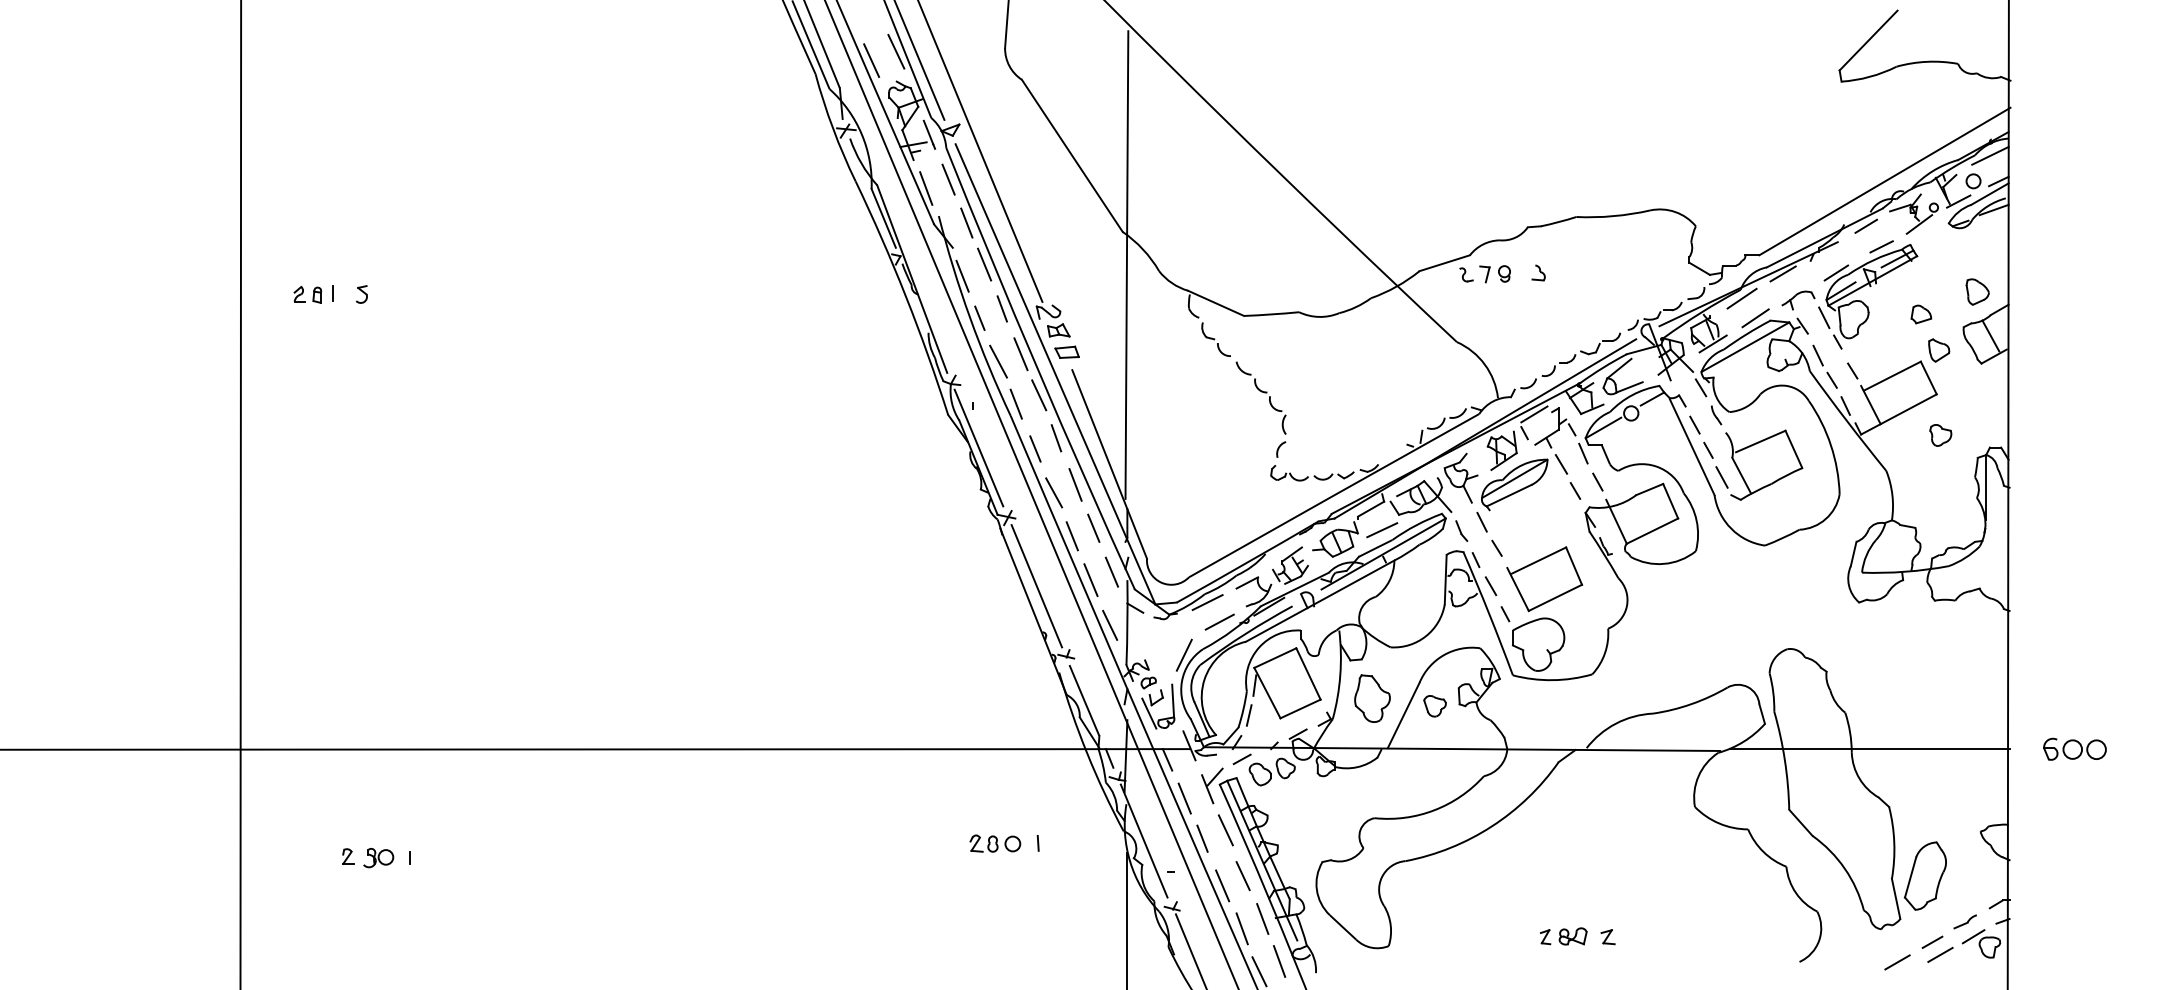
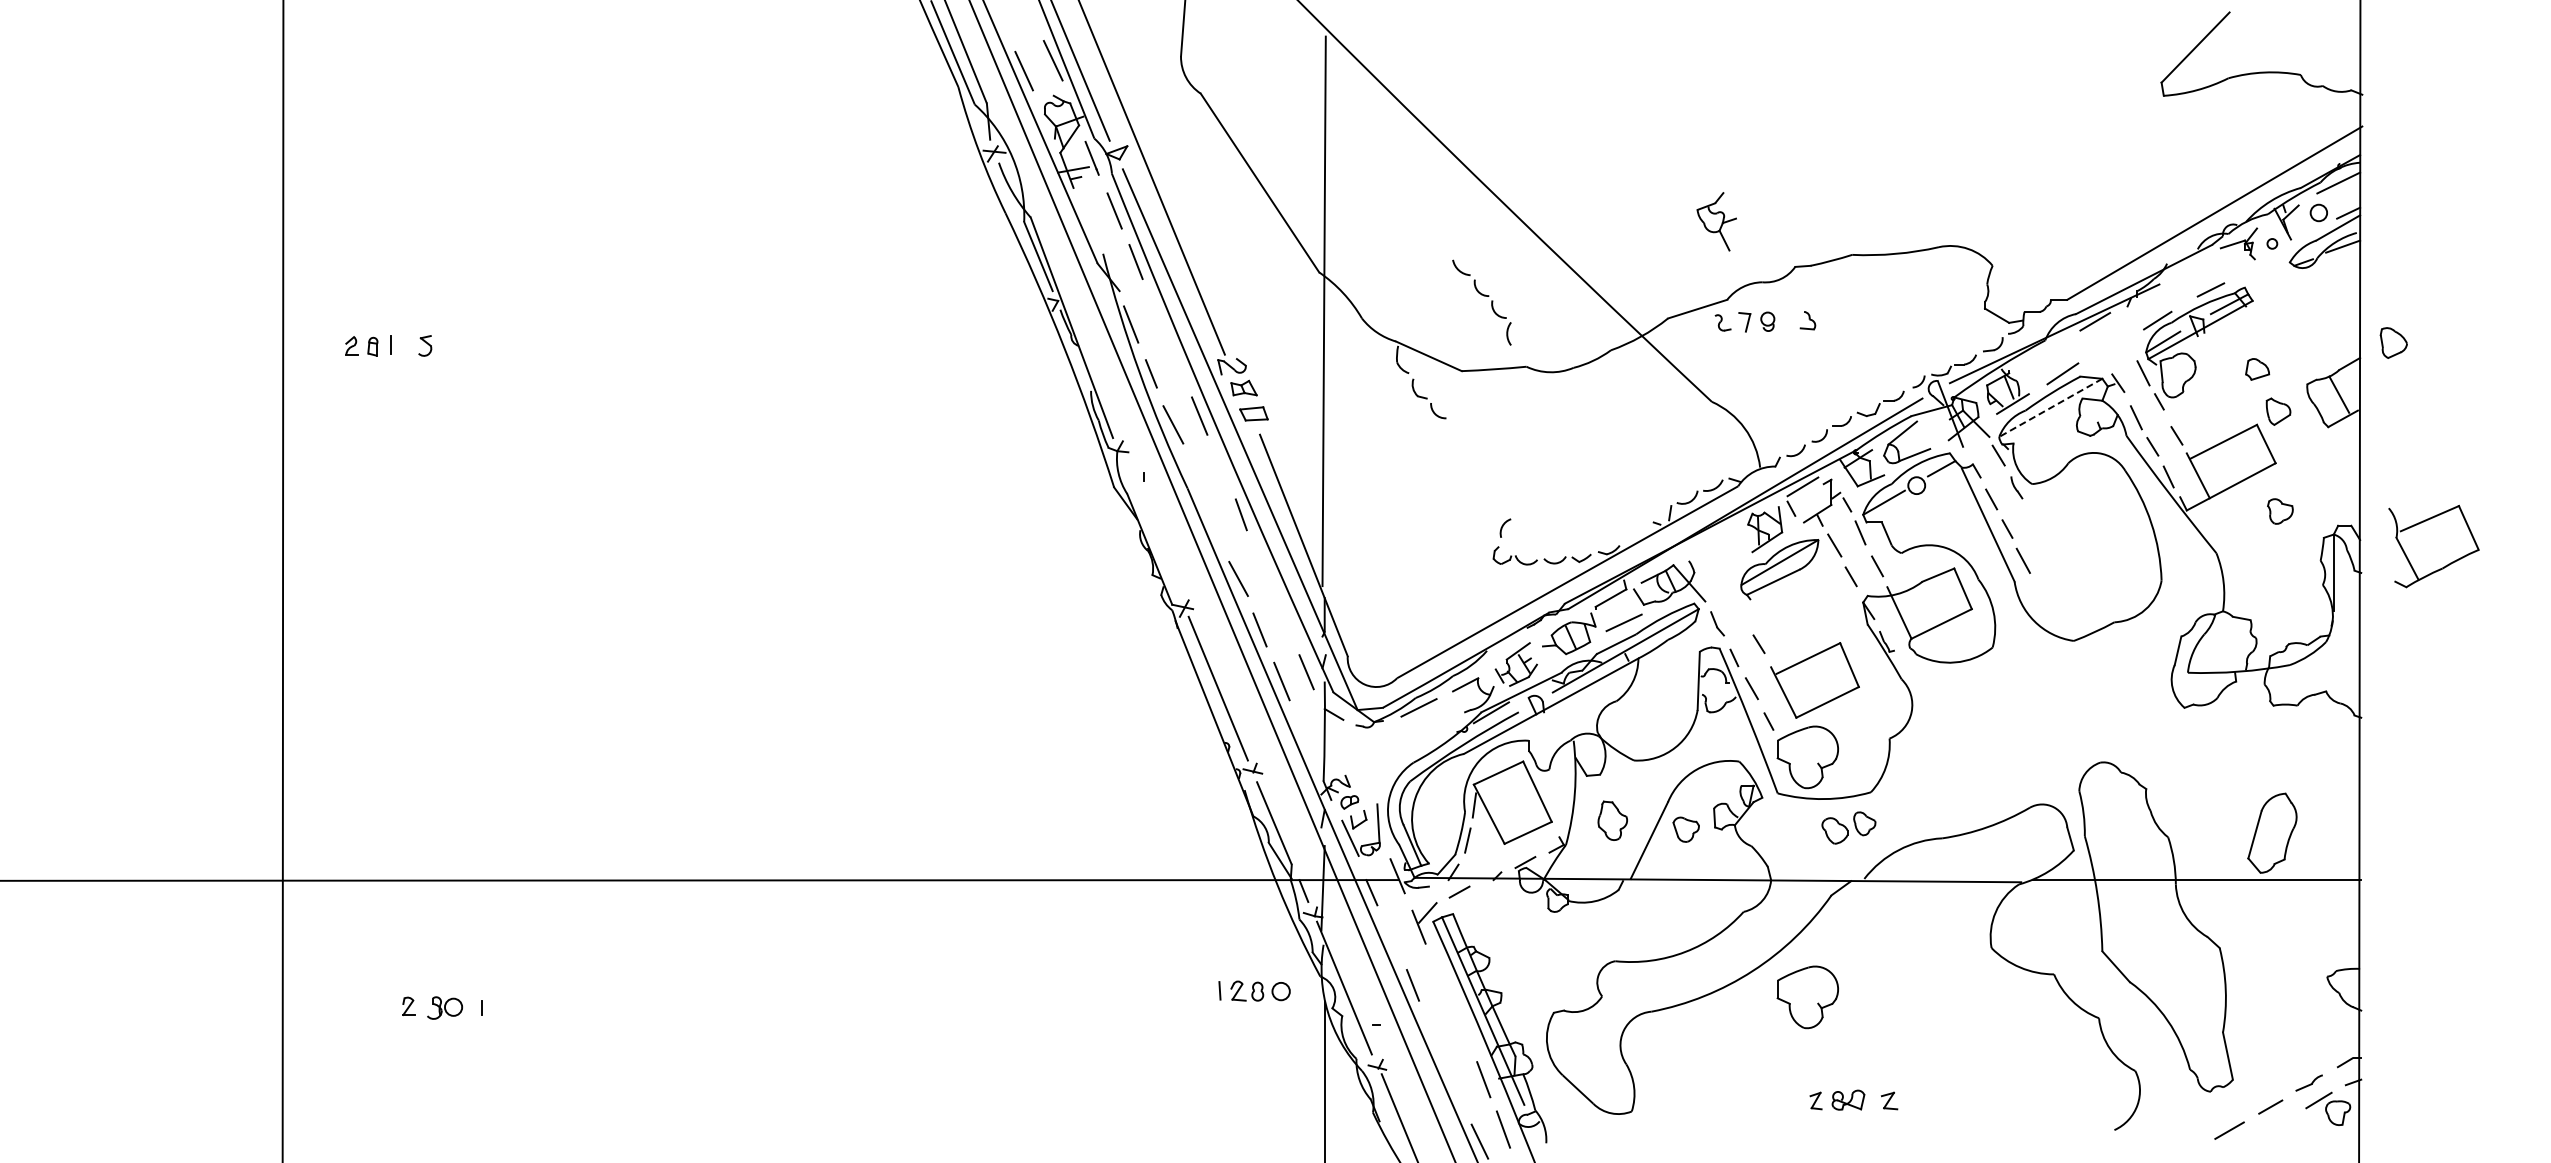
line: (926, 188) -> (1088, 221), removed
line: (1958, 201) -> (2301, 236), removed
line: (1919, 224) -> (2255, 263), removed
line: (1865, 226) -> (2192, 265), removed
line: (984, 264) -> (1156, 310), removed
part: (1977, 291) -> (2393, 342), moved
line: (1741, 298) -> (2046, 350), removed
part: (1797, 300) -> (2112, 352), removed
line: (1002, 308) -> (1177, 362), removed
line: (1745, 347) -> (2050, 408), solid -> dashed
part: (1262, 392) -> (1483, 296), moved
line: (1038, 394) -> (1220, 463), removed
line: (1015, 403) -> (1193, 474), removed
line: (978, 447) -> (1149, 525), removed
line: (1035, 449) -> (1216, 527), removed
part: (1460, 477) -> (1716, 221), moved
part: (1772, 482) -> (2443, 566), moved
line: (1075, 484) -> (1263, 569), removed
line: (1482, 522) -> (1741, 613), removed
line: (1093, 528) -> (1284, 620), removed
line: (1219, 621) -> (1432, 730), removed
line: (1110, 625) -> (1304, 734), removed
line: (1184, 655) -> (1391, 769), removed
part: (1372, 698) -> (1612, 820), size x0.7
part: (2074, 749) -> (2437, 880), removed
part: (1271, 771) -> (1848, 827), moved
line: (1185, 797) -> (1392, 937), removed
line: (1225, 830) -> (1440, 975), removed
part: (995, 843) -> (1260, 990), moved
part: (1538, 849) -> (1807, 997), added
line: (1242, 875) -> (1460, 1028), removed
part: (1925, 875) -> (2272, 832), moved
line: (1222, 885) -> (1436, 1040), removed
line: (1242, 929) -> (1459, 1091), removed
line: (1940, 954) -> (2279, 1121), removed

